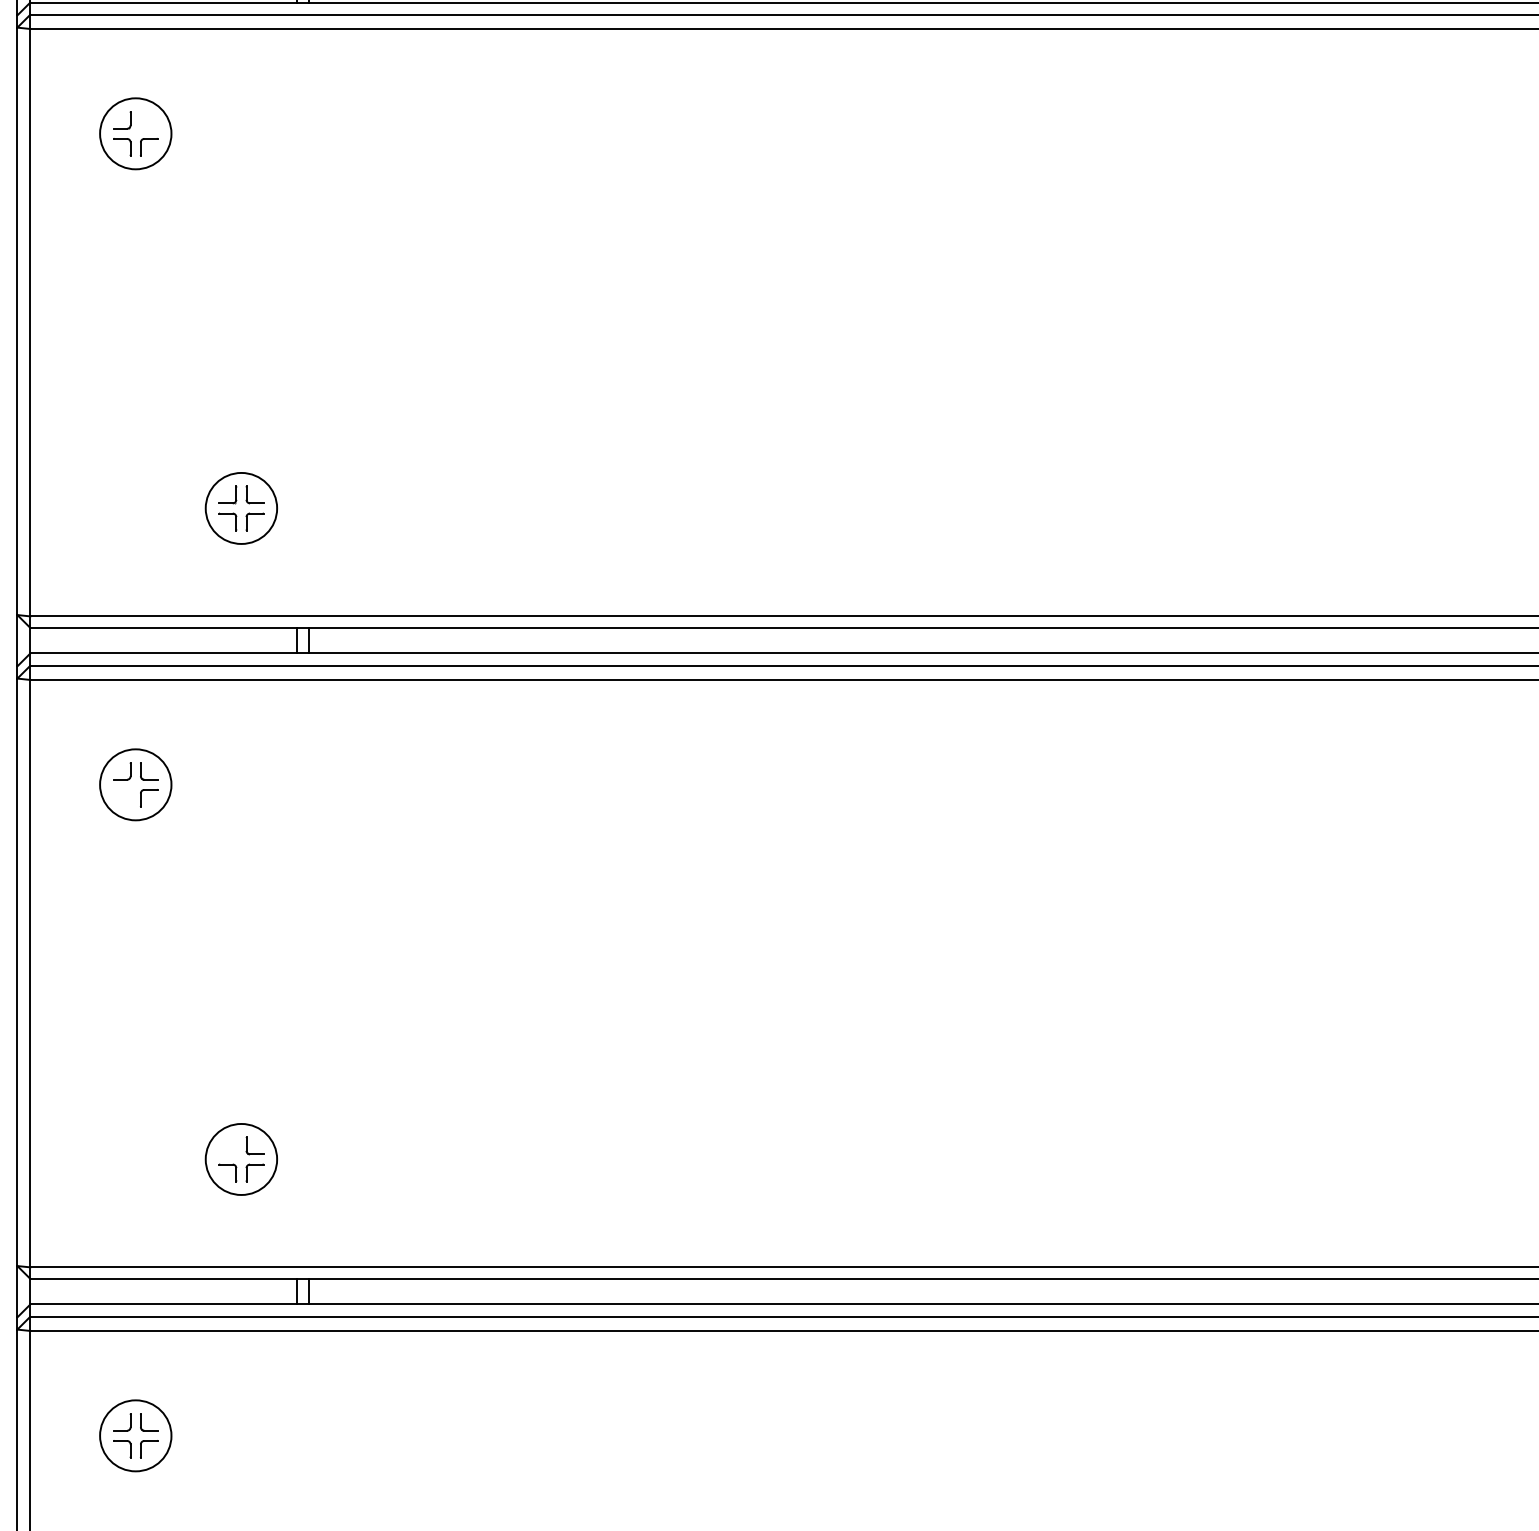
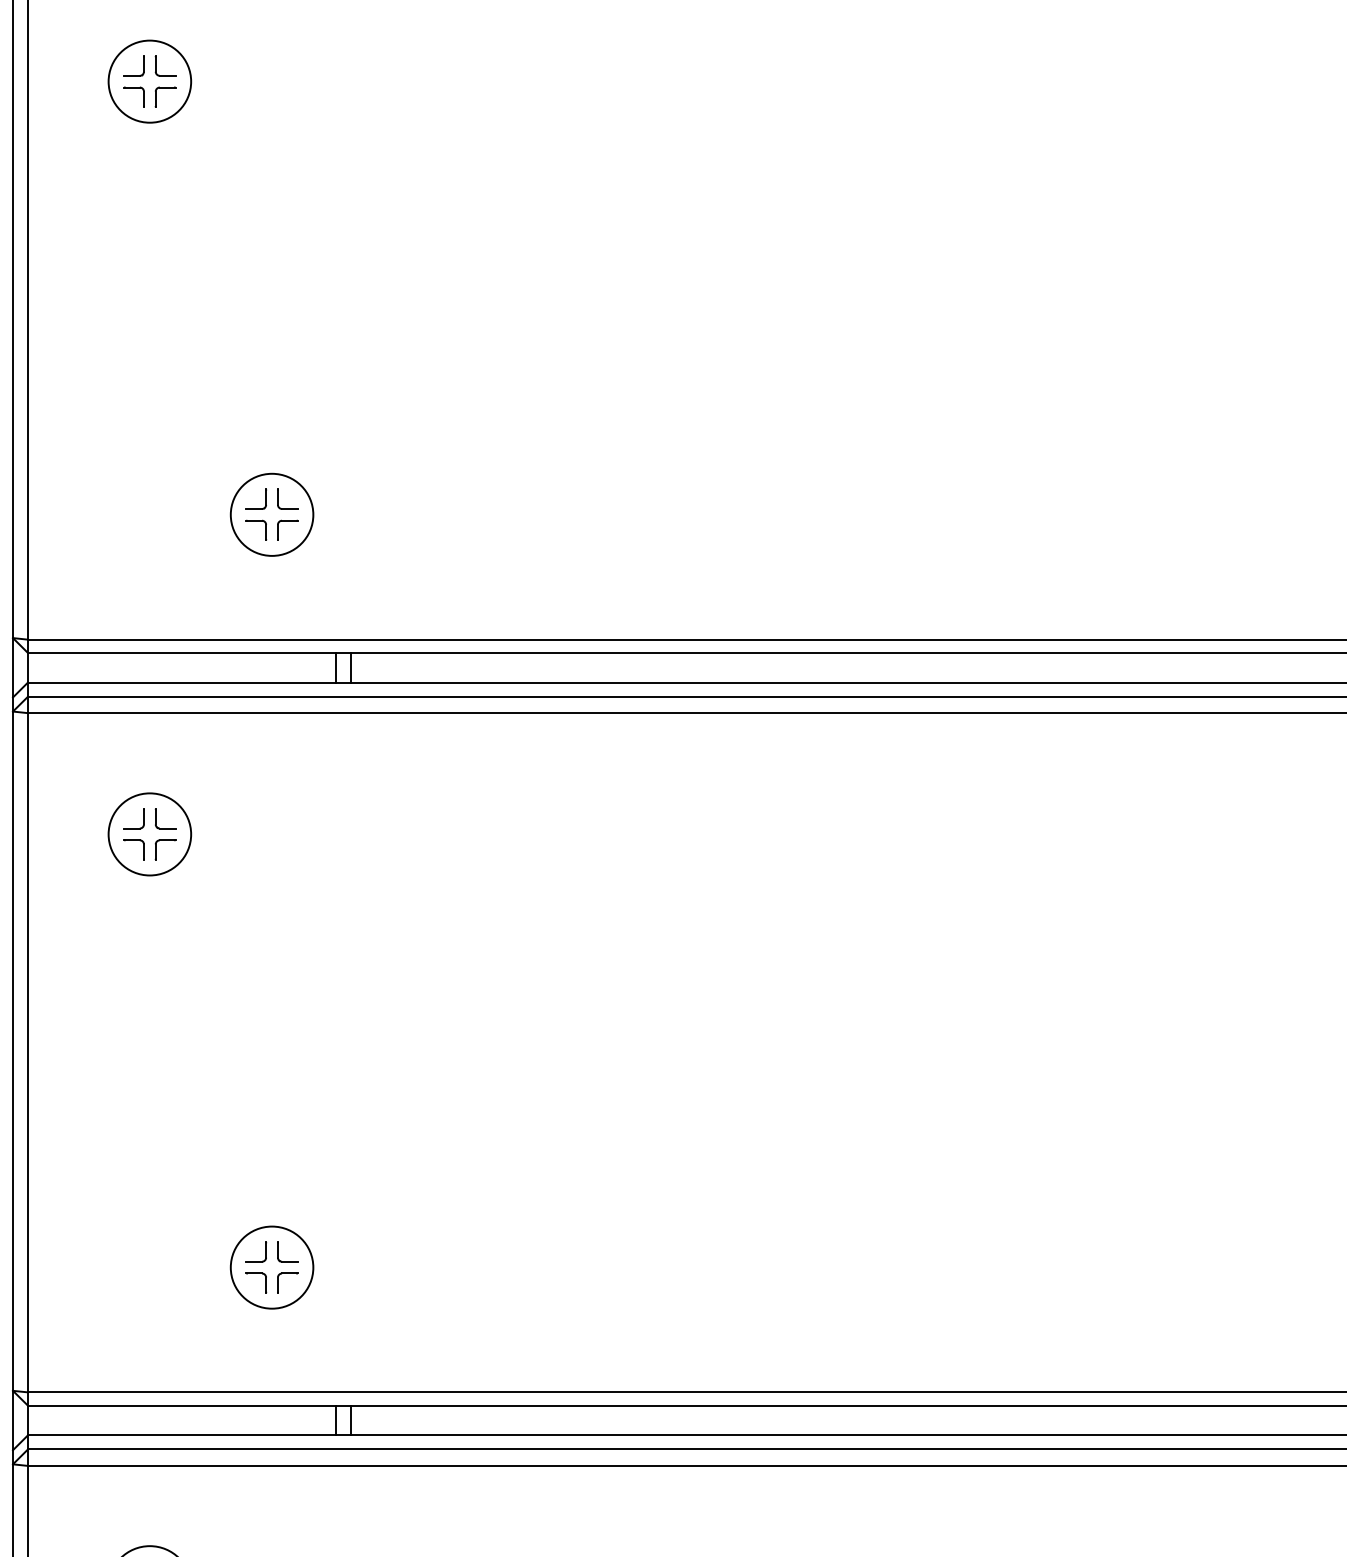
part: (141, 120) -> (156, 66), added
part: (122, 790) -> (134, 840), added
part: (235, 1145) -> (265, 1251), added

